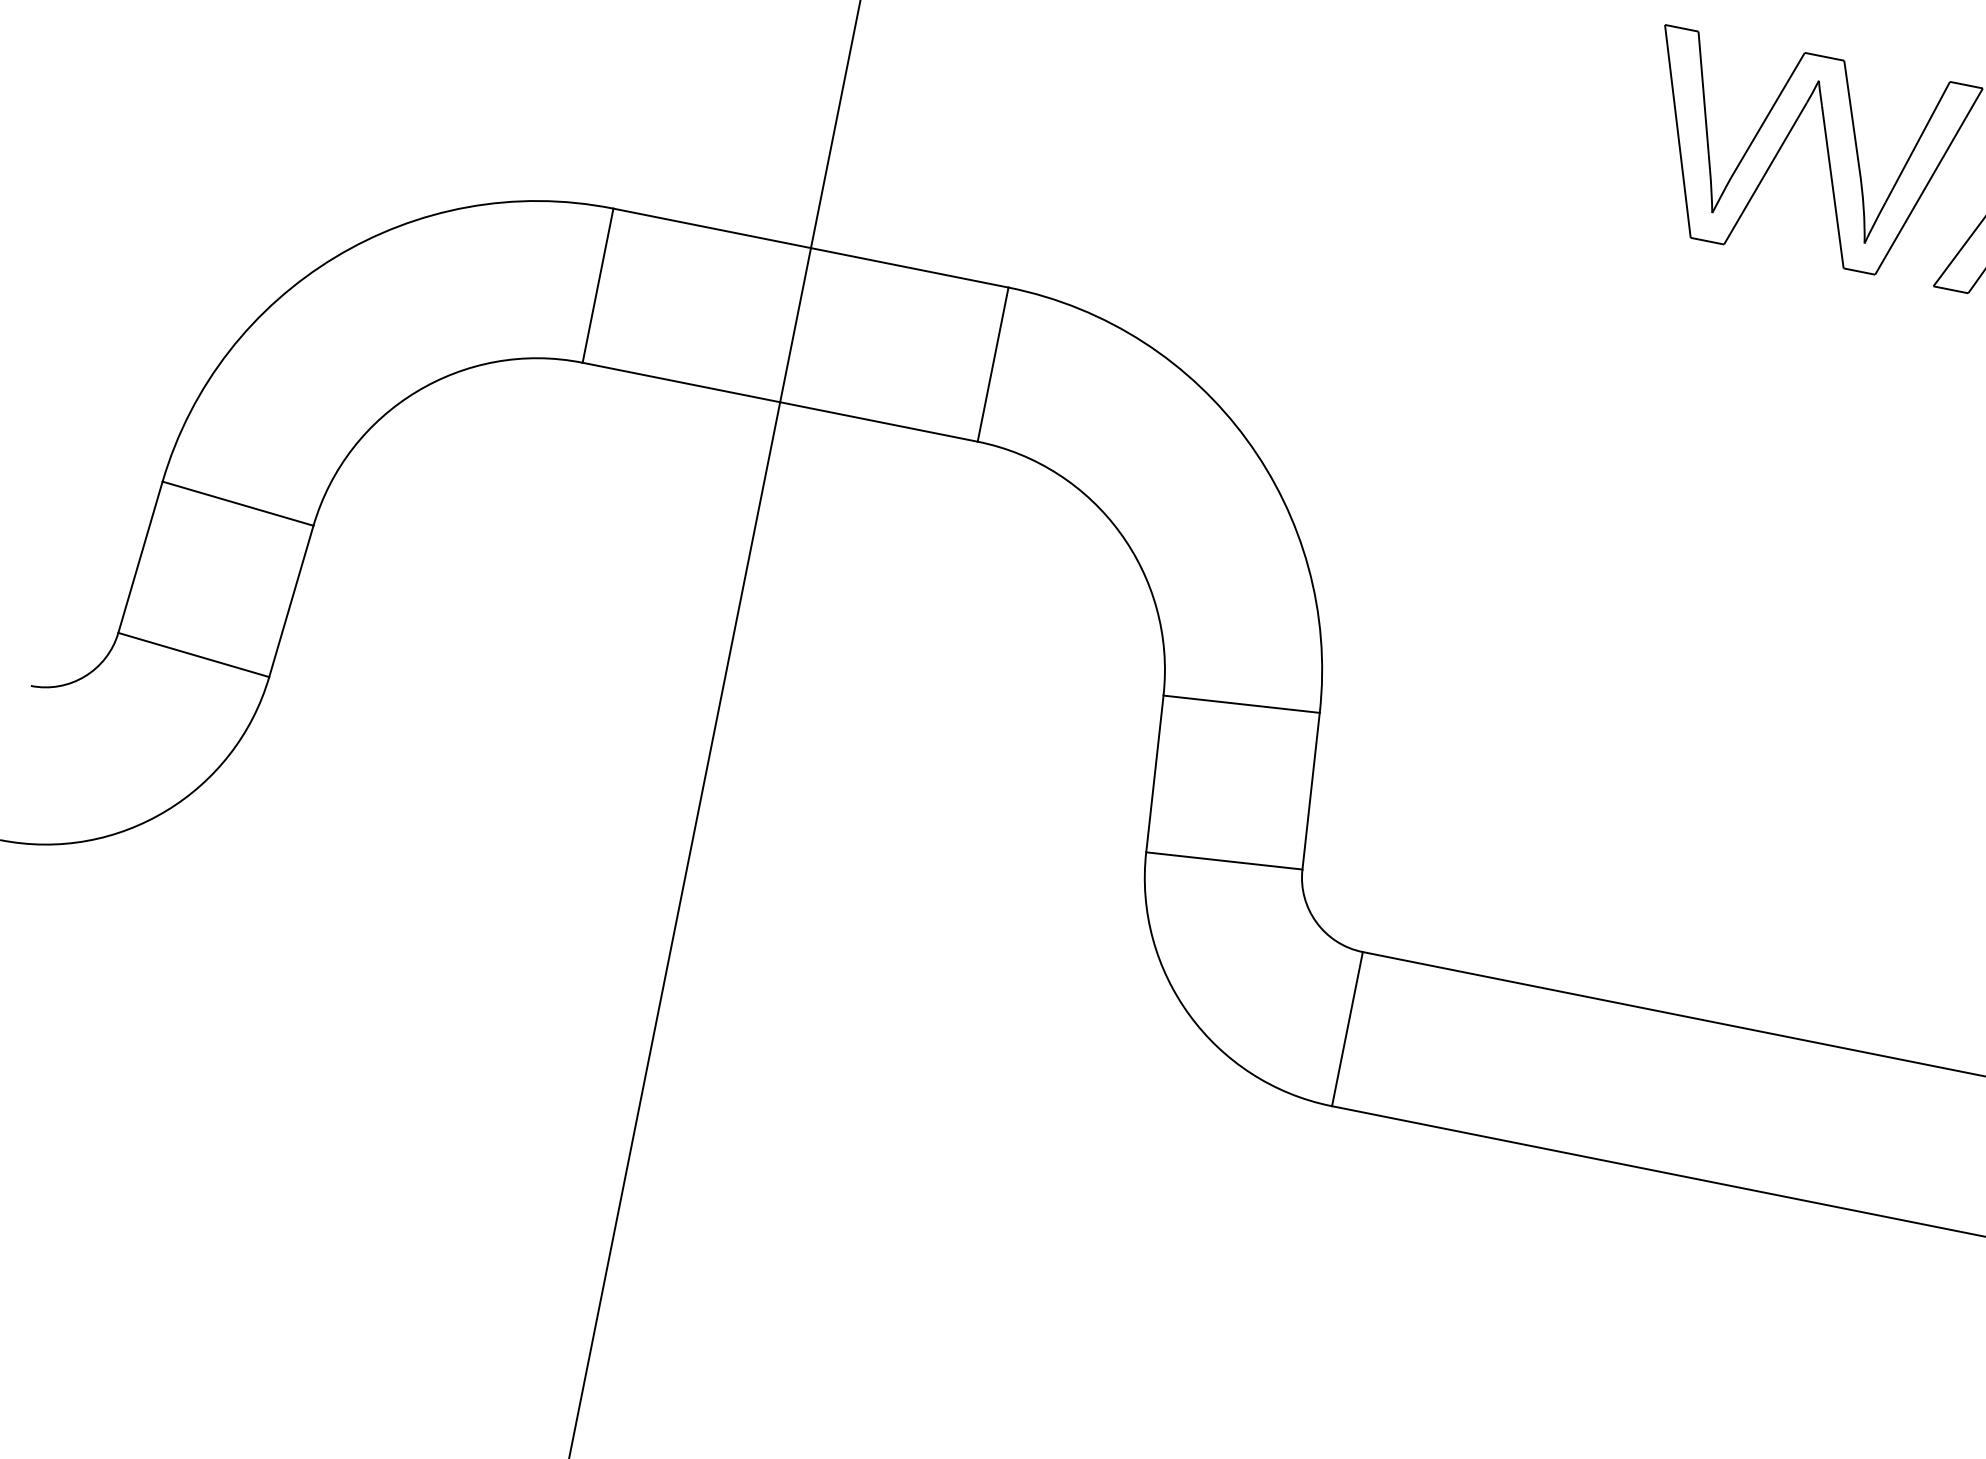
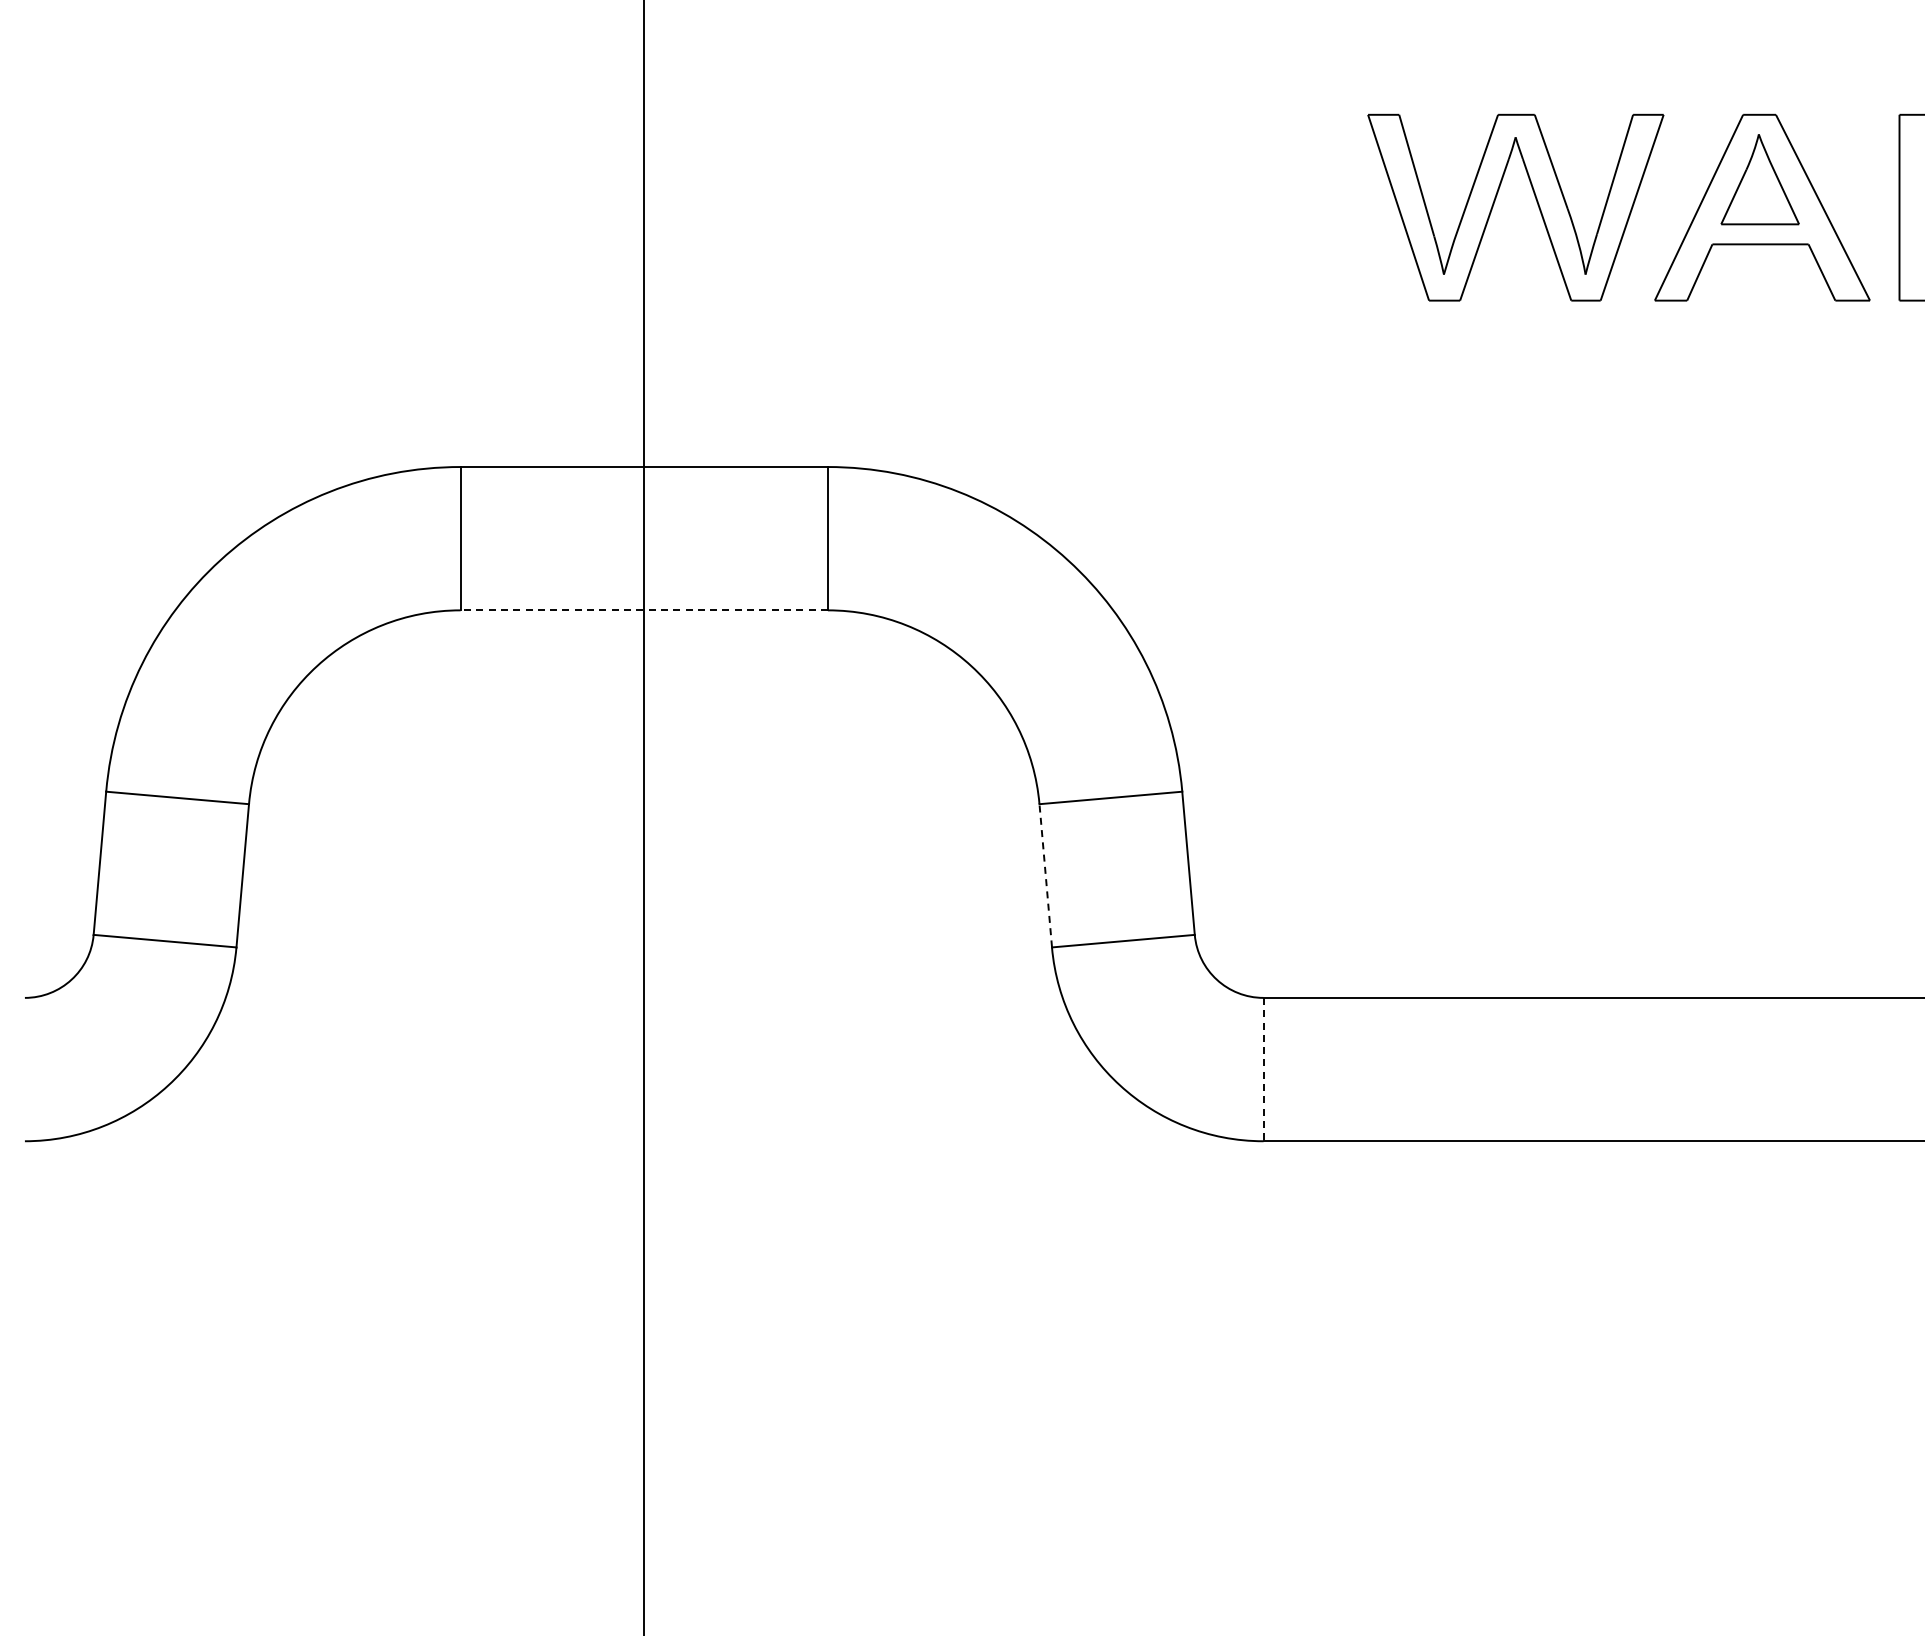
line: (780, 402) -> (644, 610), solid -> dashed
line: (1154, 773) -> (1045, 875), solid -> dashed
line: (1347, 1029) -> (1263, 1069), solid -> dashed

